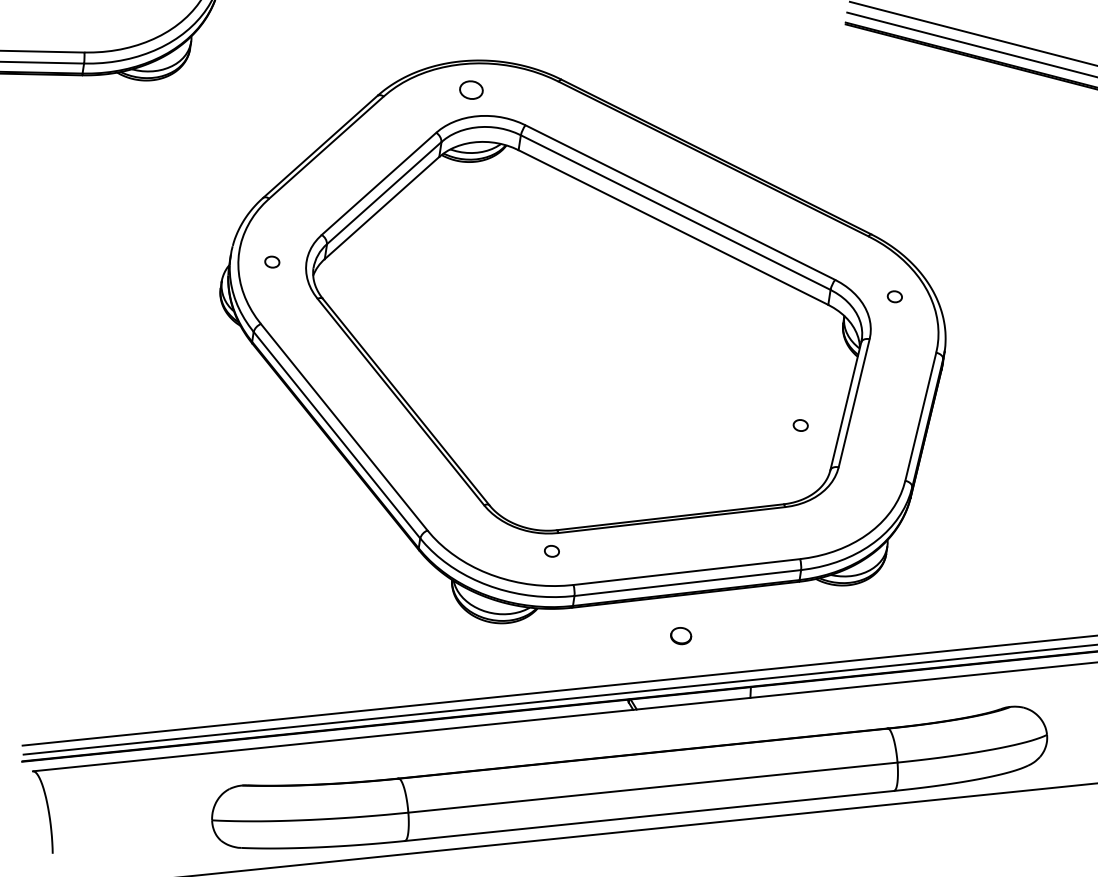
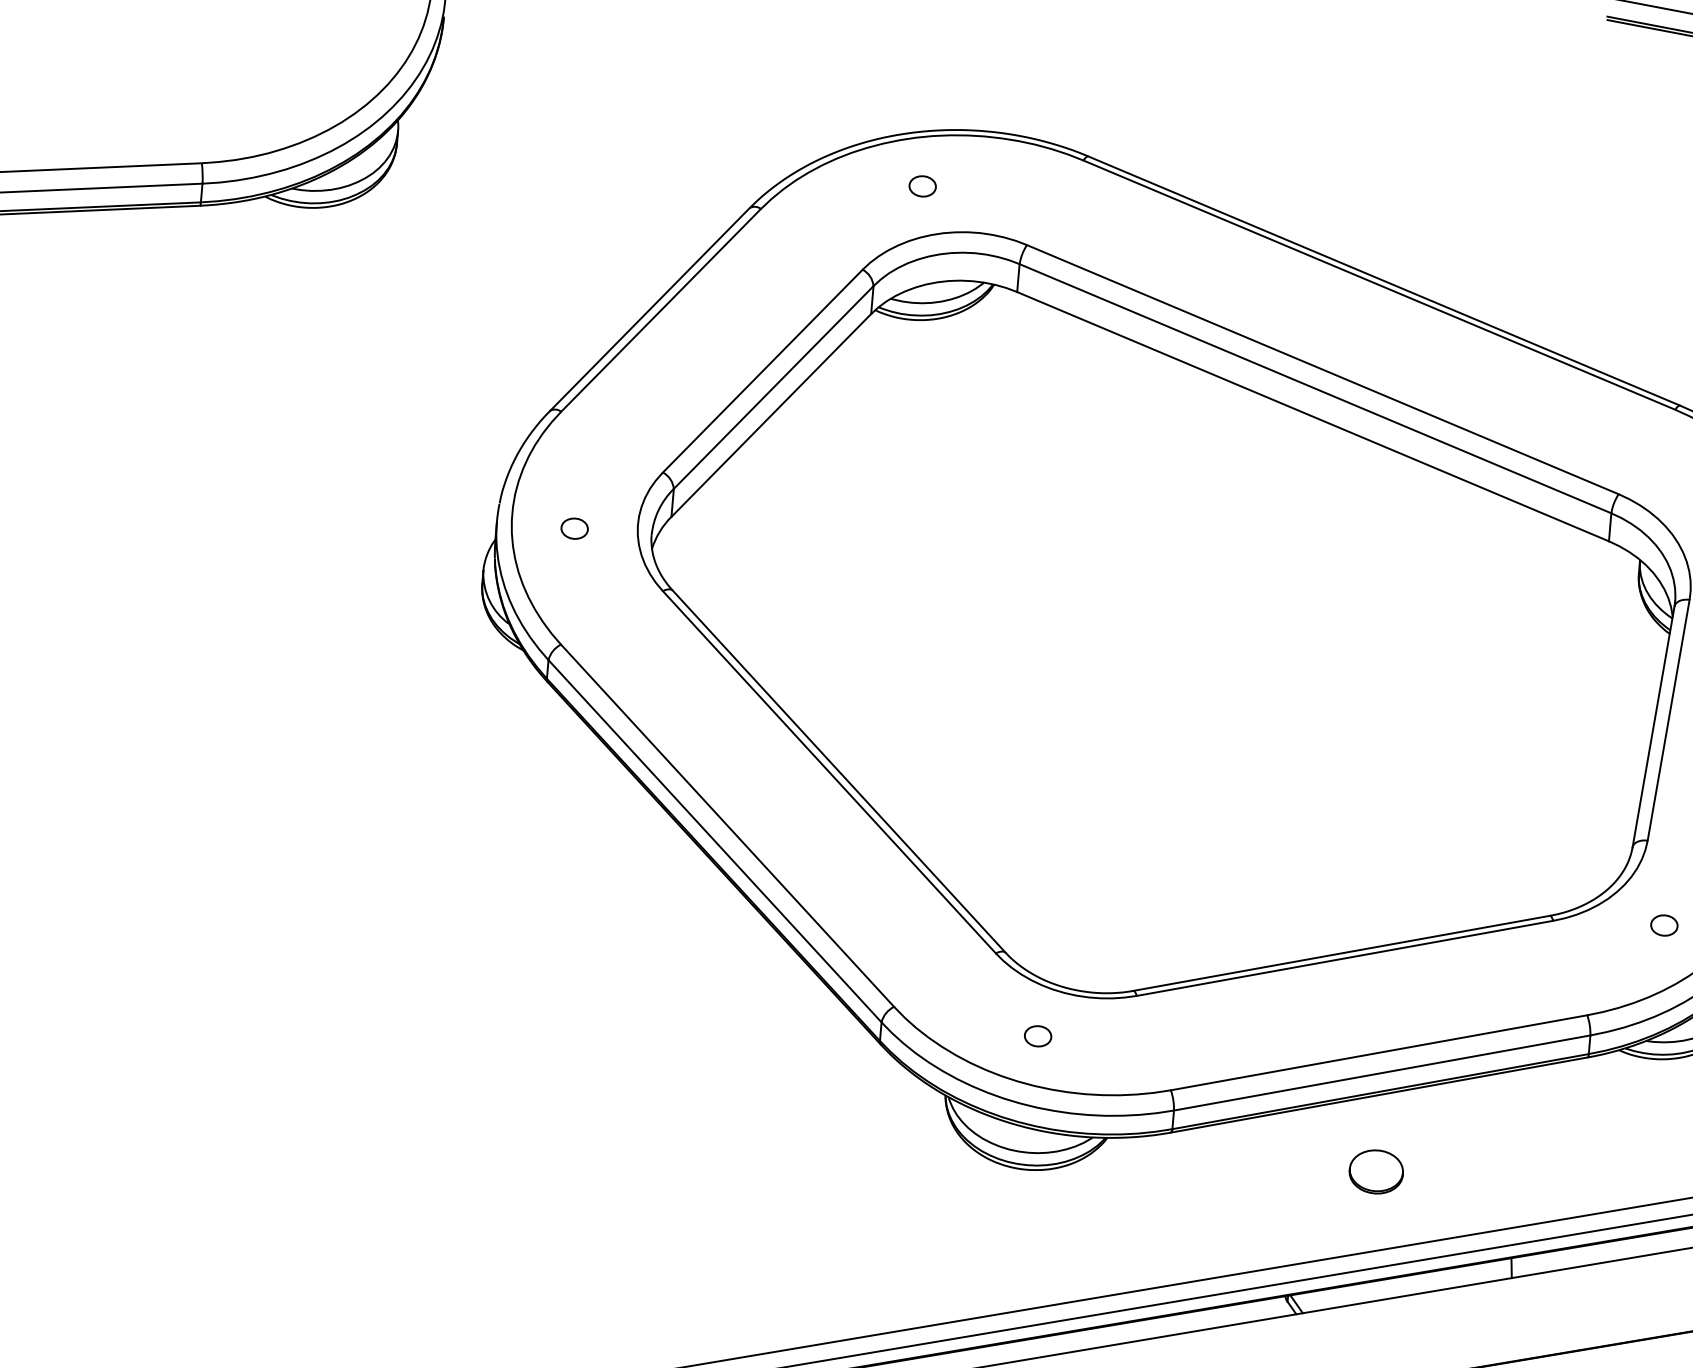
part: (471, 89) -> (922, 185), size x0.62
part: (800, 425) -> (1663, 925), moved
part: (551, 551) -> (1037, 1036), moved
part: (680, 635) -> (1374, 1170), size x1.43

